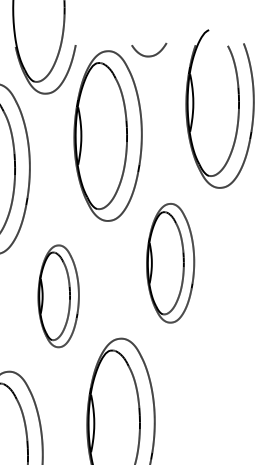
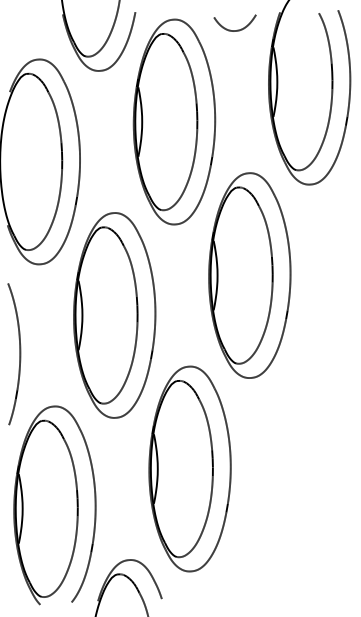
curve: (151, 55) -> (237, 29), moved
part: (170, 263) -> (249, 275), size x1.43
part: (58, 296) -> (114, 315), size x1.67

